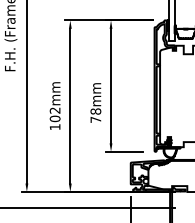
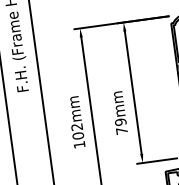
text: (95, 111) -> (120, 122), 78mm -> 79mm

